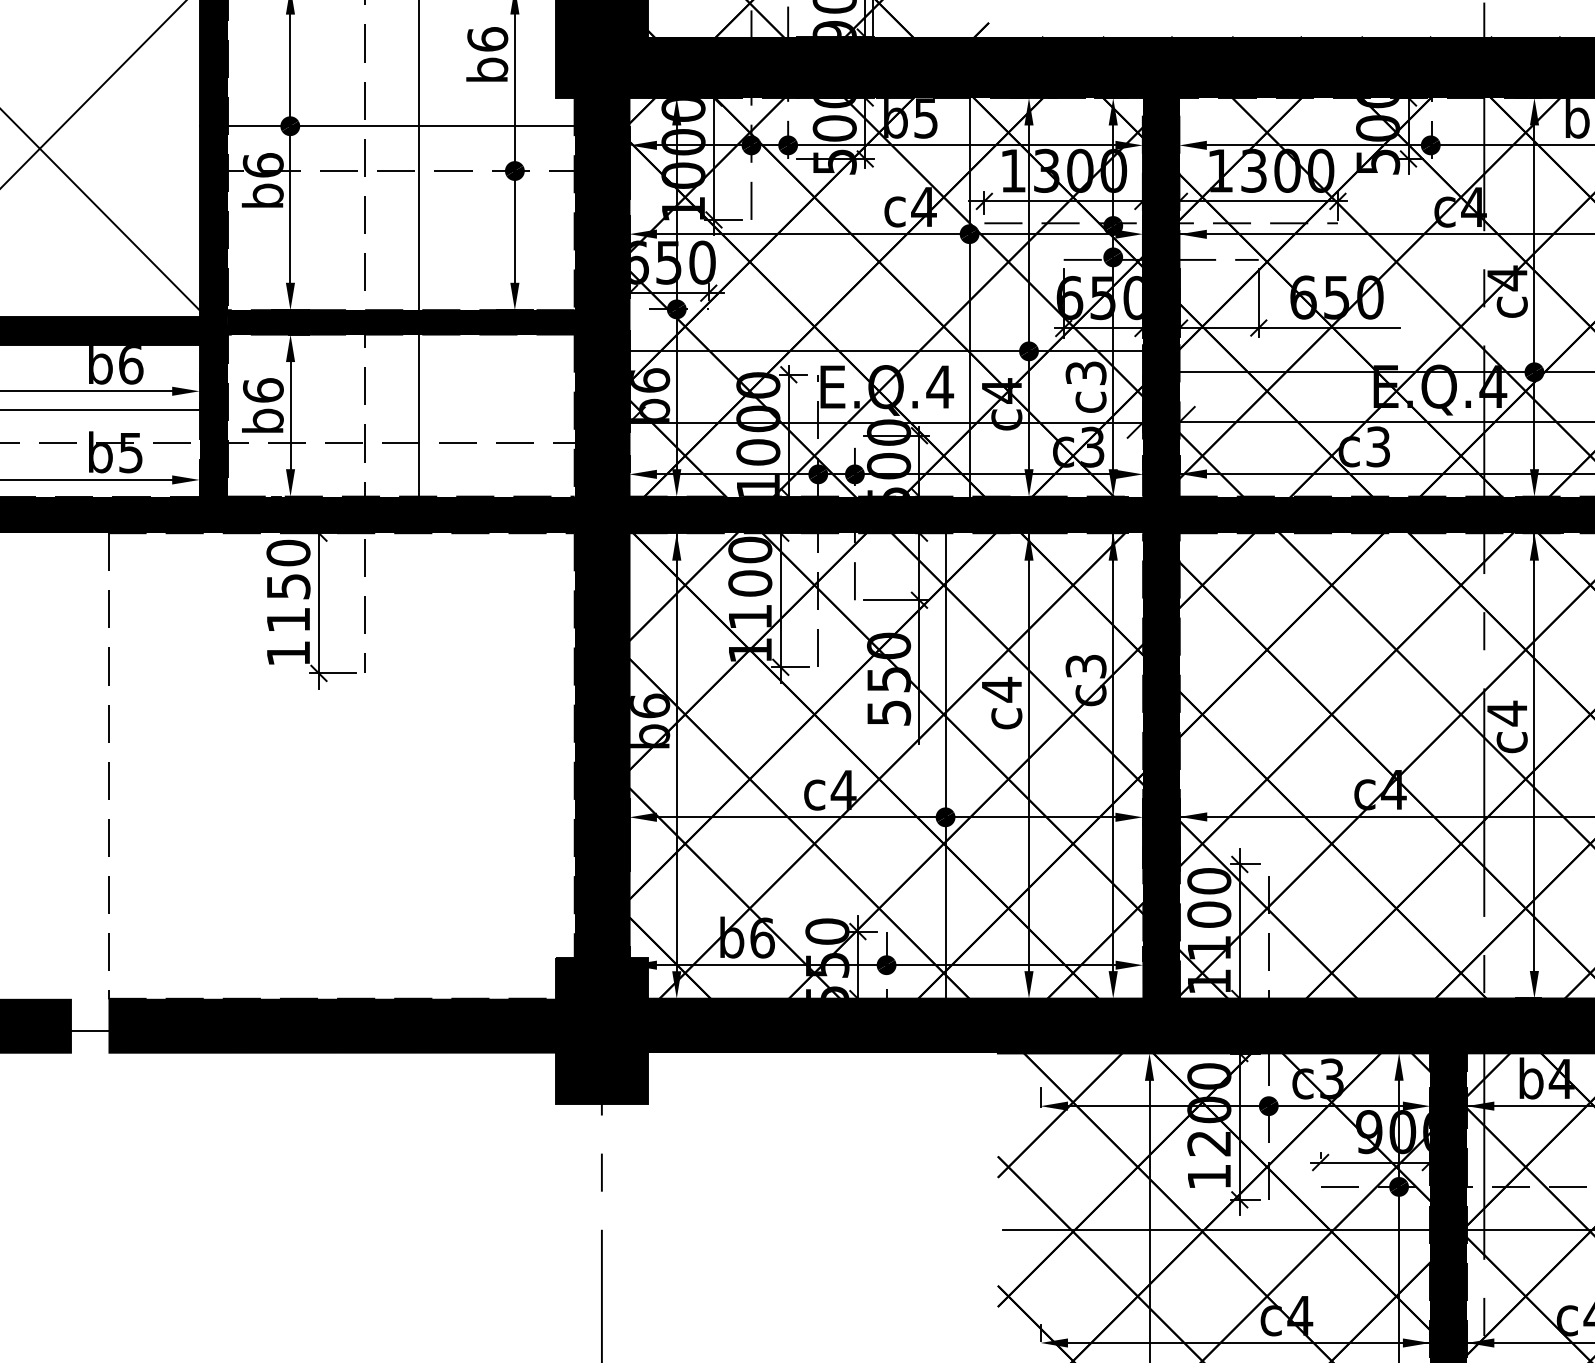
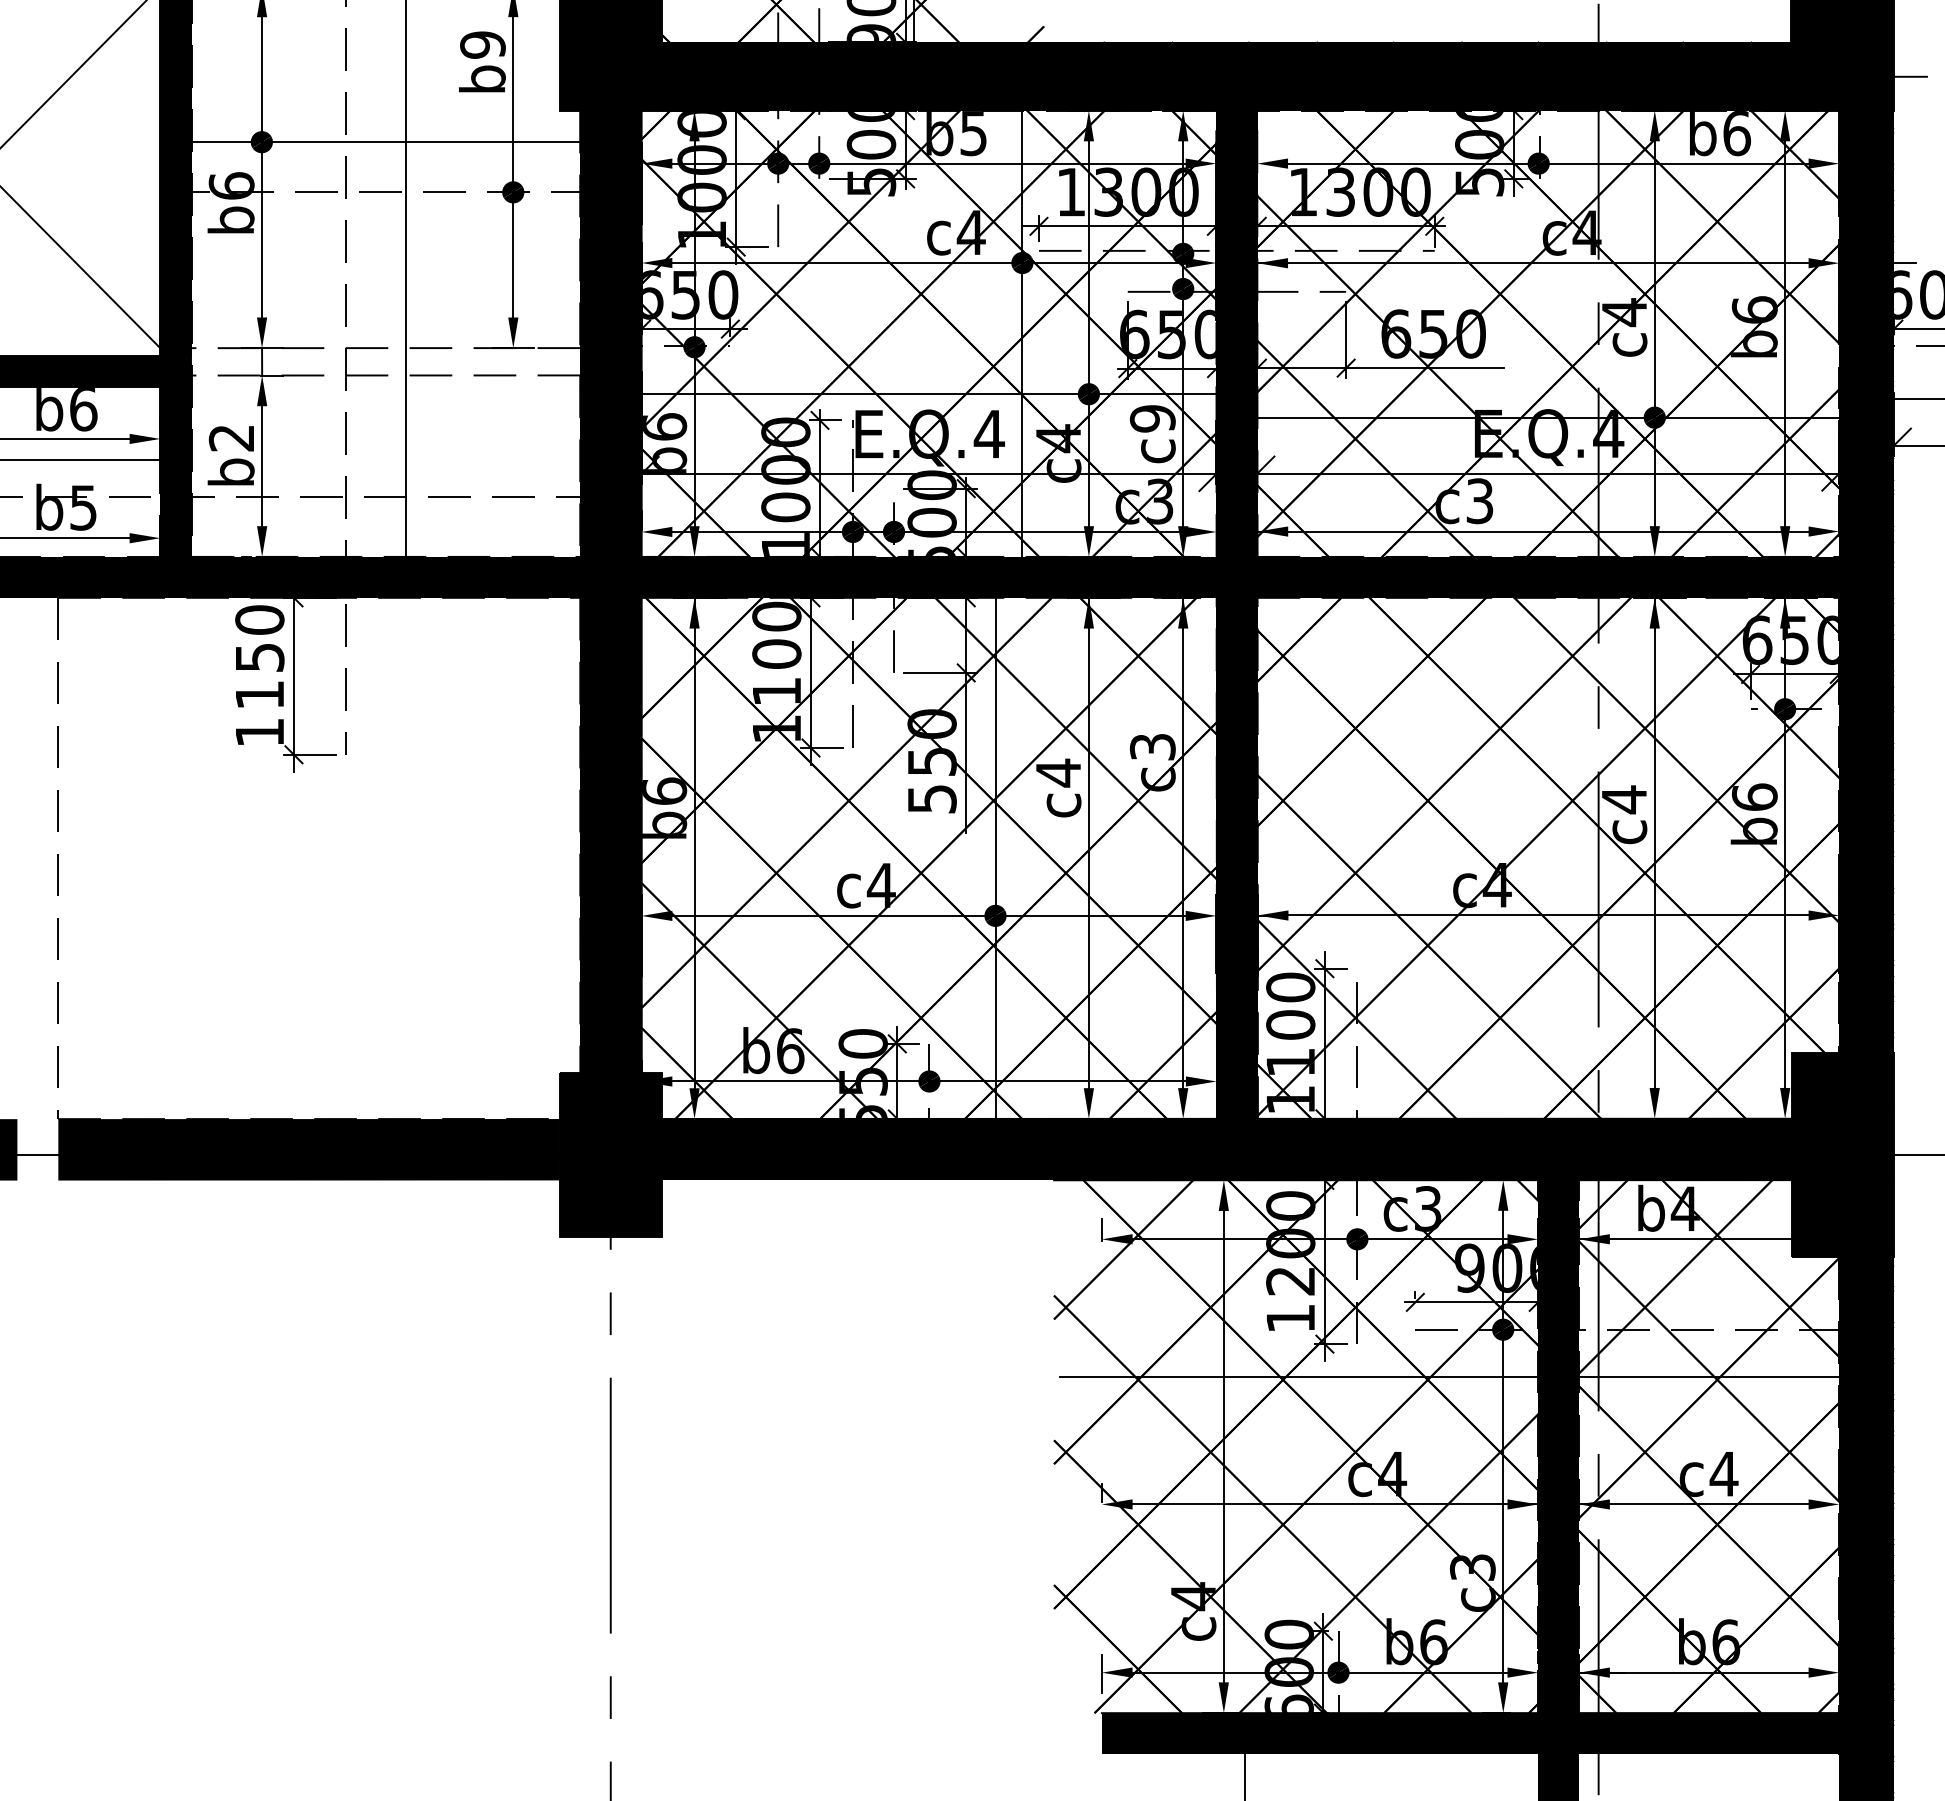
text: (487, 38) -> (482, 44), b6 -> b9
fill: (400, 322) -> (385, 361), removed
text: (1085, 373) -> (1152, 418), c3 -> c9
text: (263, 389) -> (231, 437), b6 -> b2

